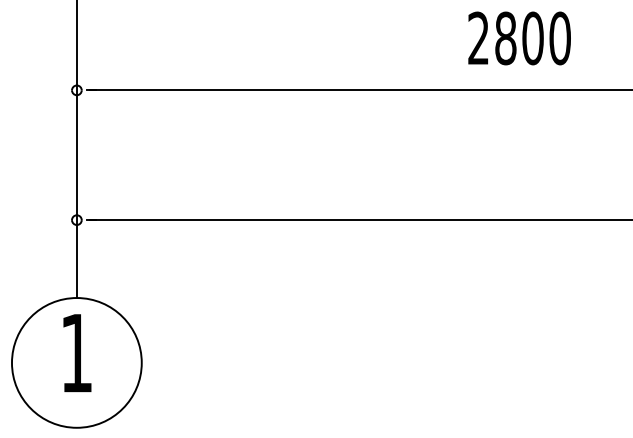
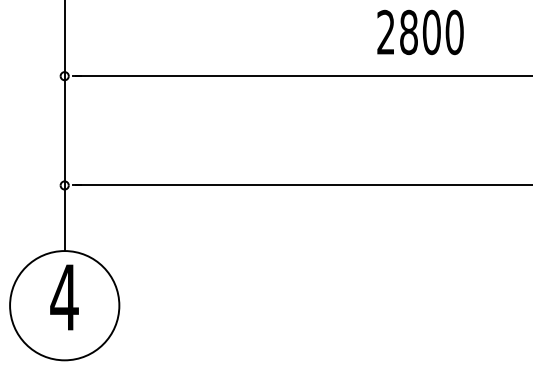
text: (519, 38) -> (420, 32), moved
text: (76, 353) -> (64, 297), 1 -> 4

